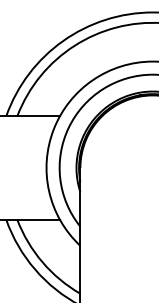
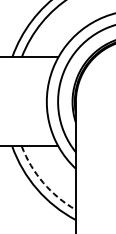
arc: (42, 262) -> (43, 183), solid -> dashed

